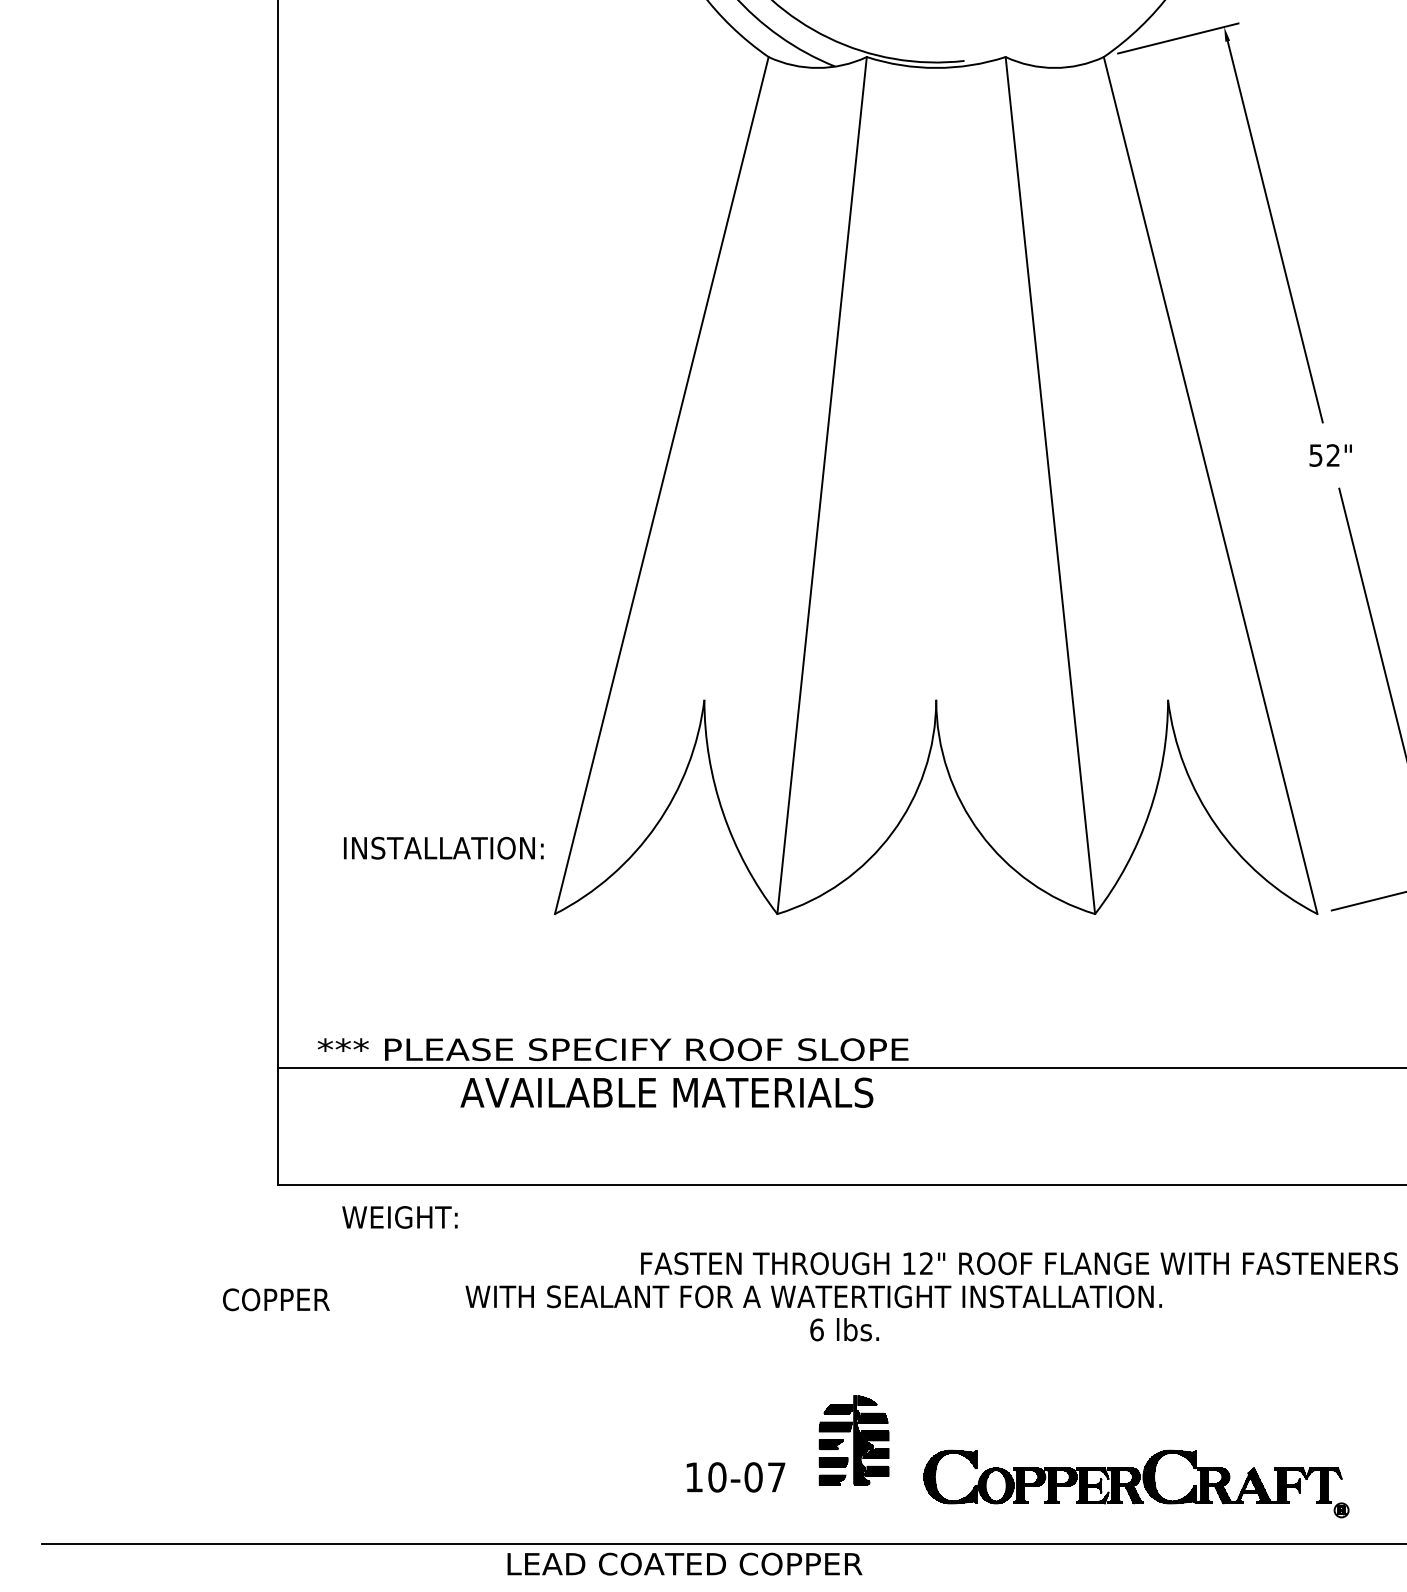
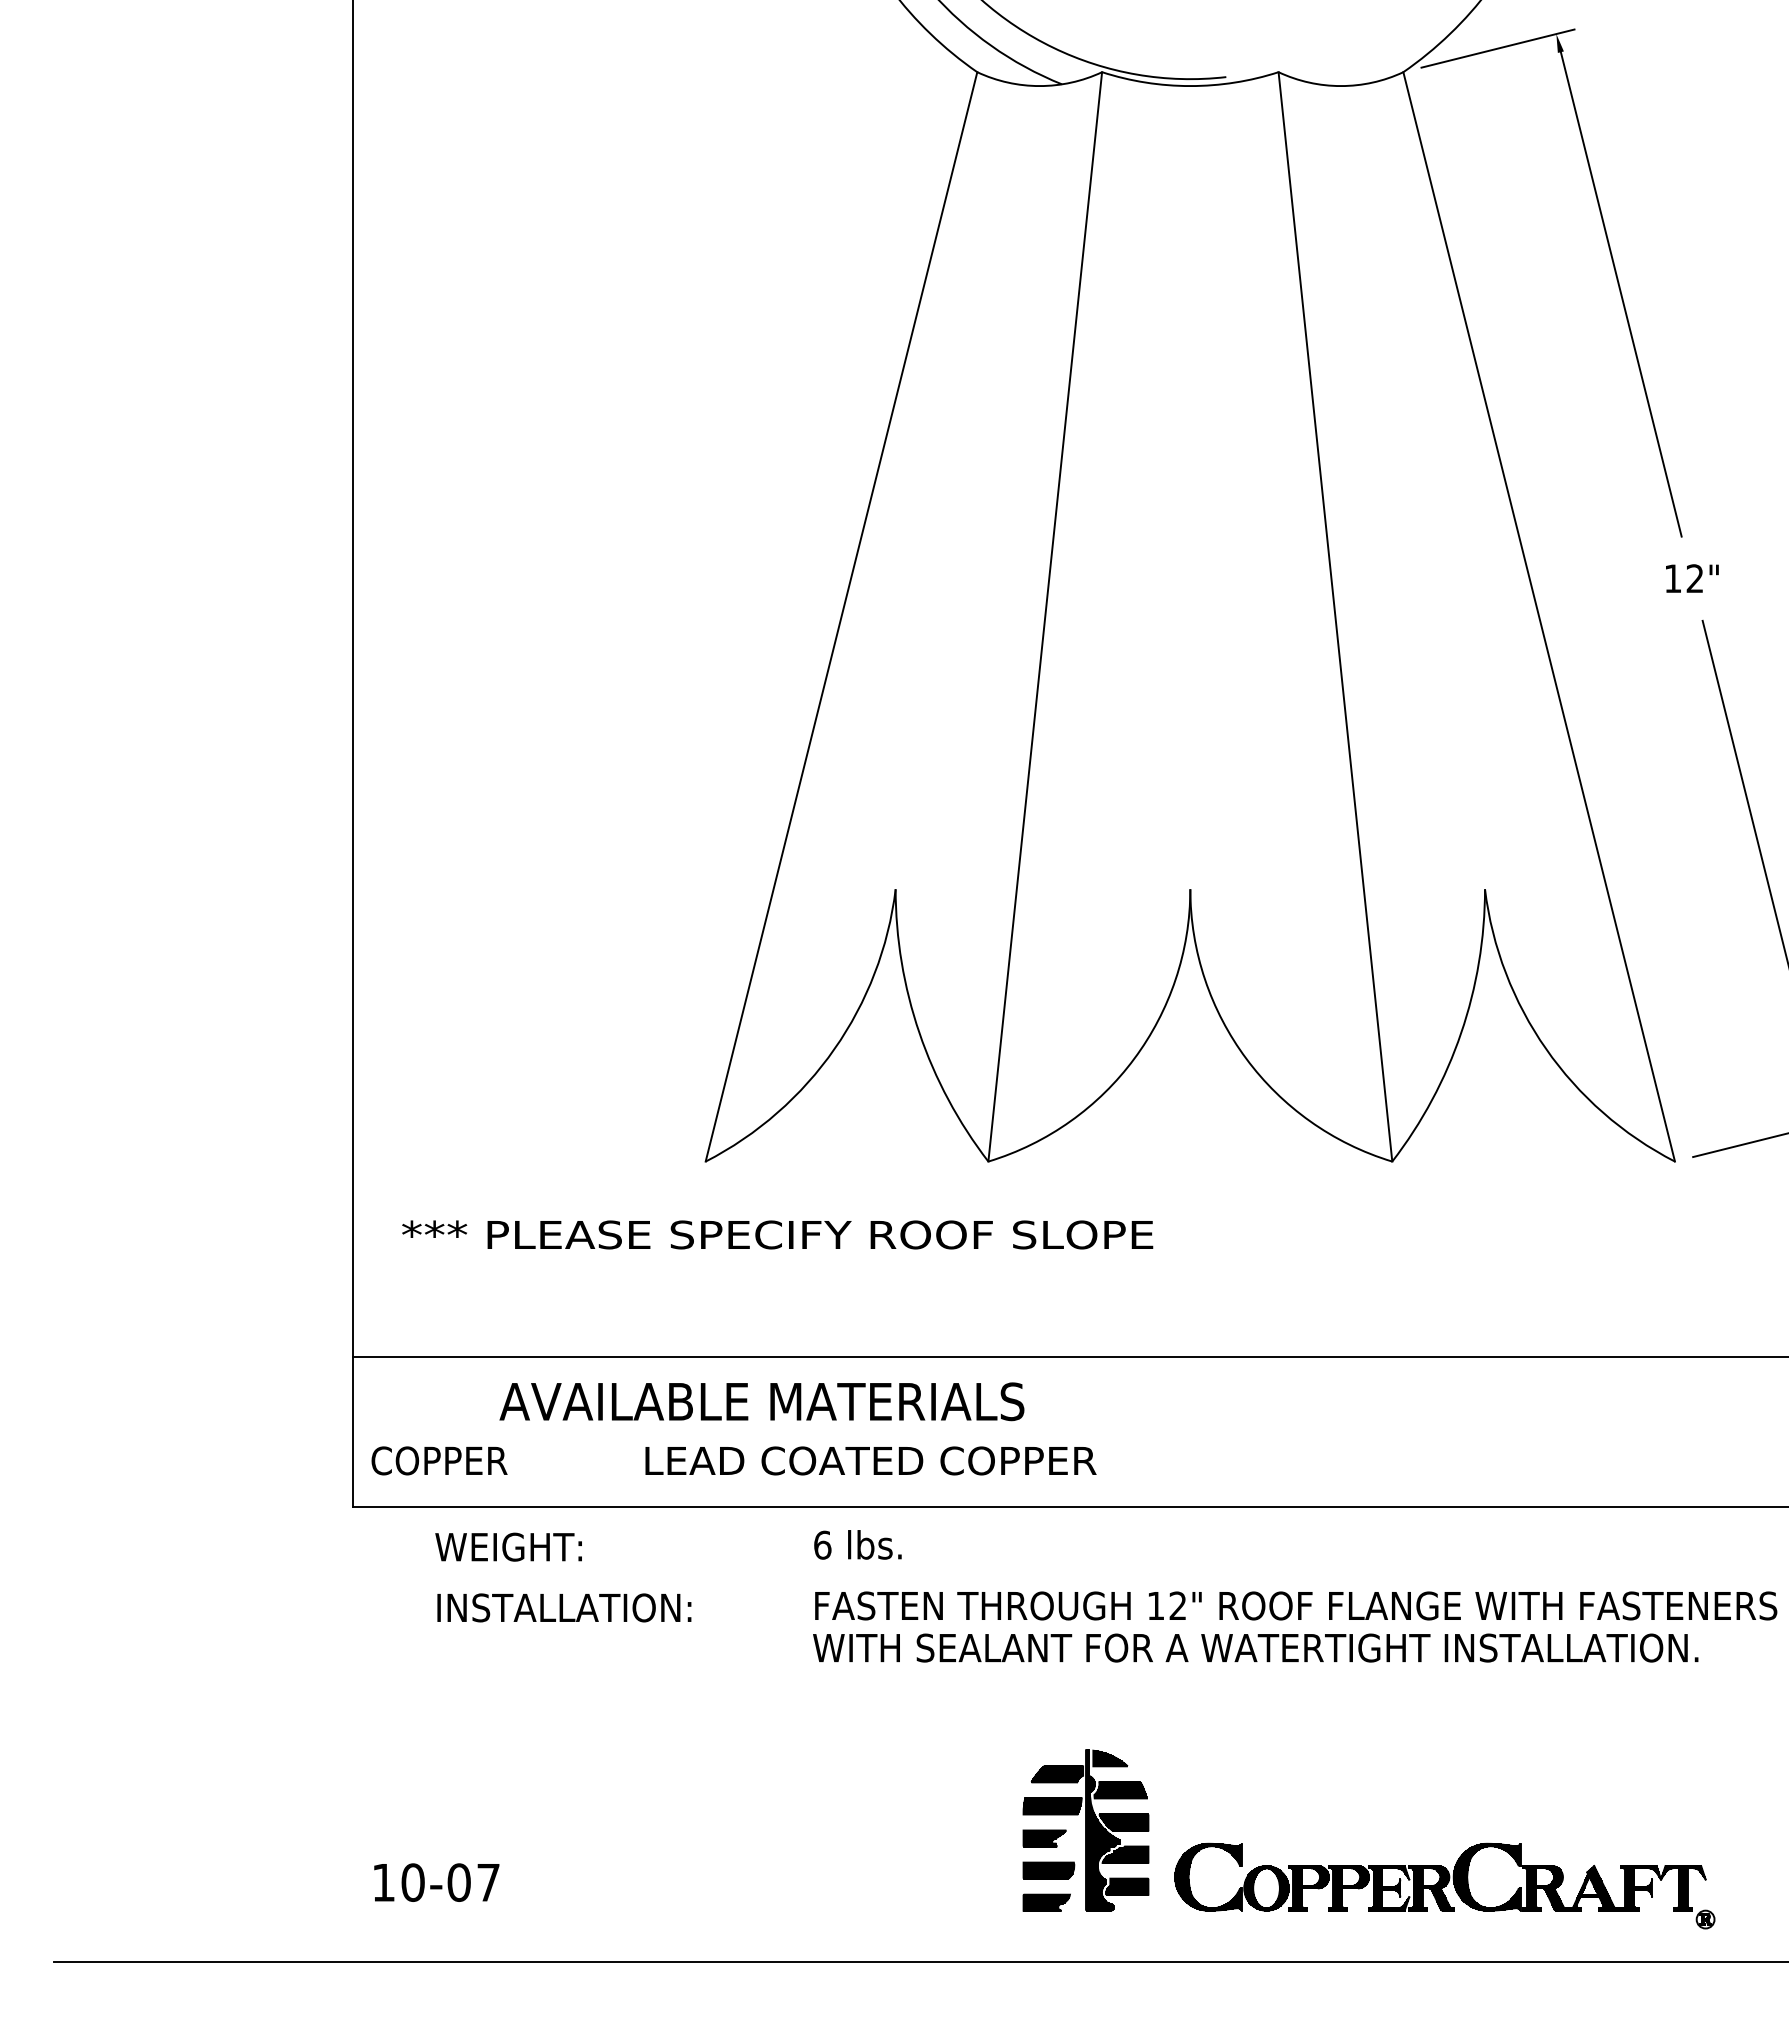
text: (1315, 455) -> (1672, 578), 52" -> 12"
text: (443, 847) -> (564, 1607), moved
text: (613, 1049) -> (777, 1234), moved
text: (666, 1092) -> (761, 1401), moved
text: (813, 1296) -> (1255, 1647), moved
text: (276, 1299) -> (439, 1460), moved
text: (844, 1329) -> (857, 1544), moved
part: (853, 1440) -> (1085, 1830), size x1.43
text: (735, 1477) -> (436, 1882), moved
text: (684, 1563) -> (870, 1460), moved

